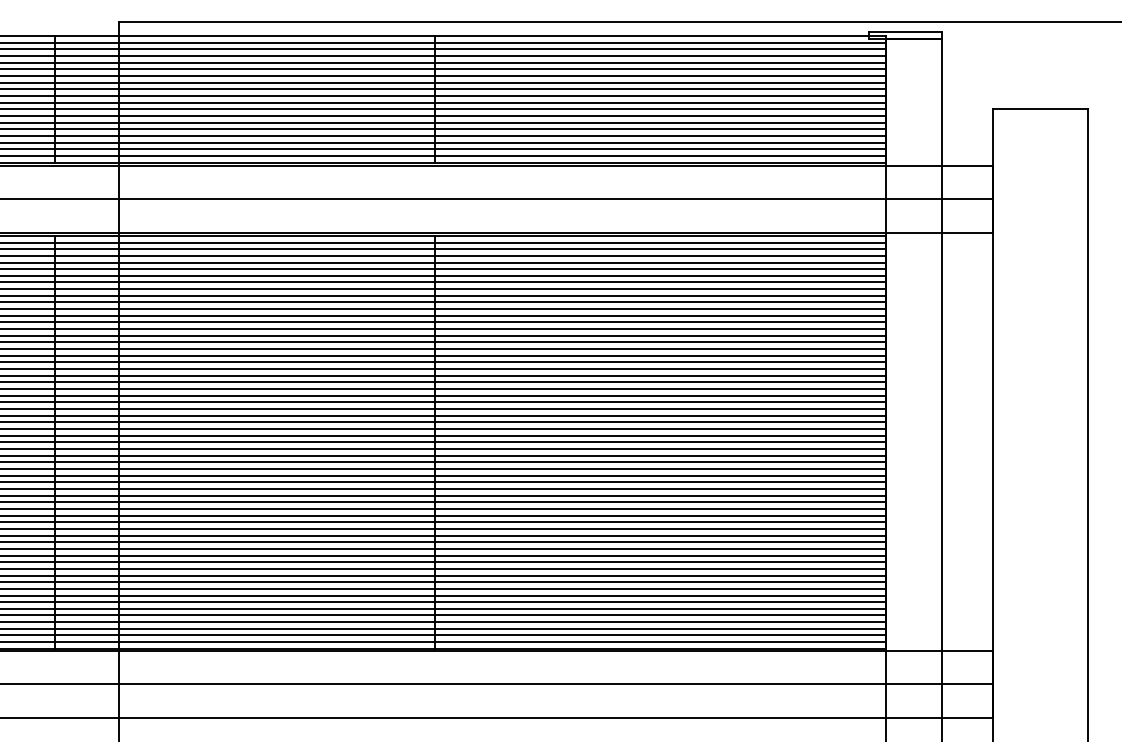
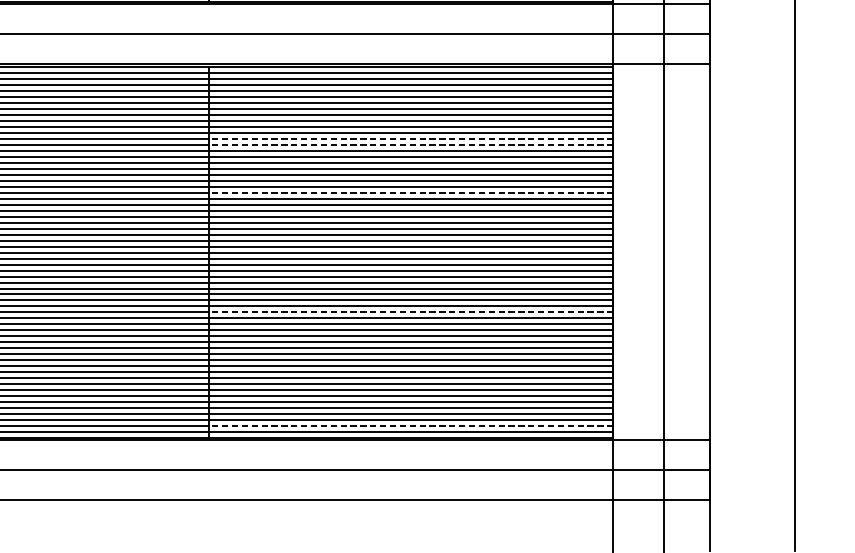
line: (660, 315) -> (411, 138), solid -> dashed
line: (660, 322) -> (411, 145), solid -> dashed
line: (660, 375) -> (411, 192), solid -> dashed
line: (660, 508) -> (411, 312), solid -> dashed
line: (660, 635) -> (411, 426), solid -> dashed

